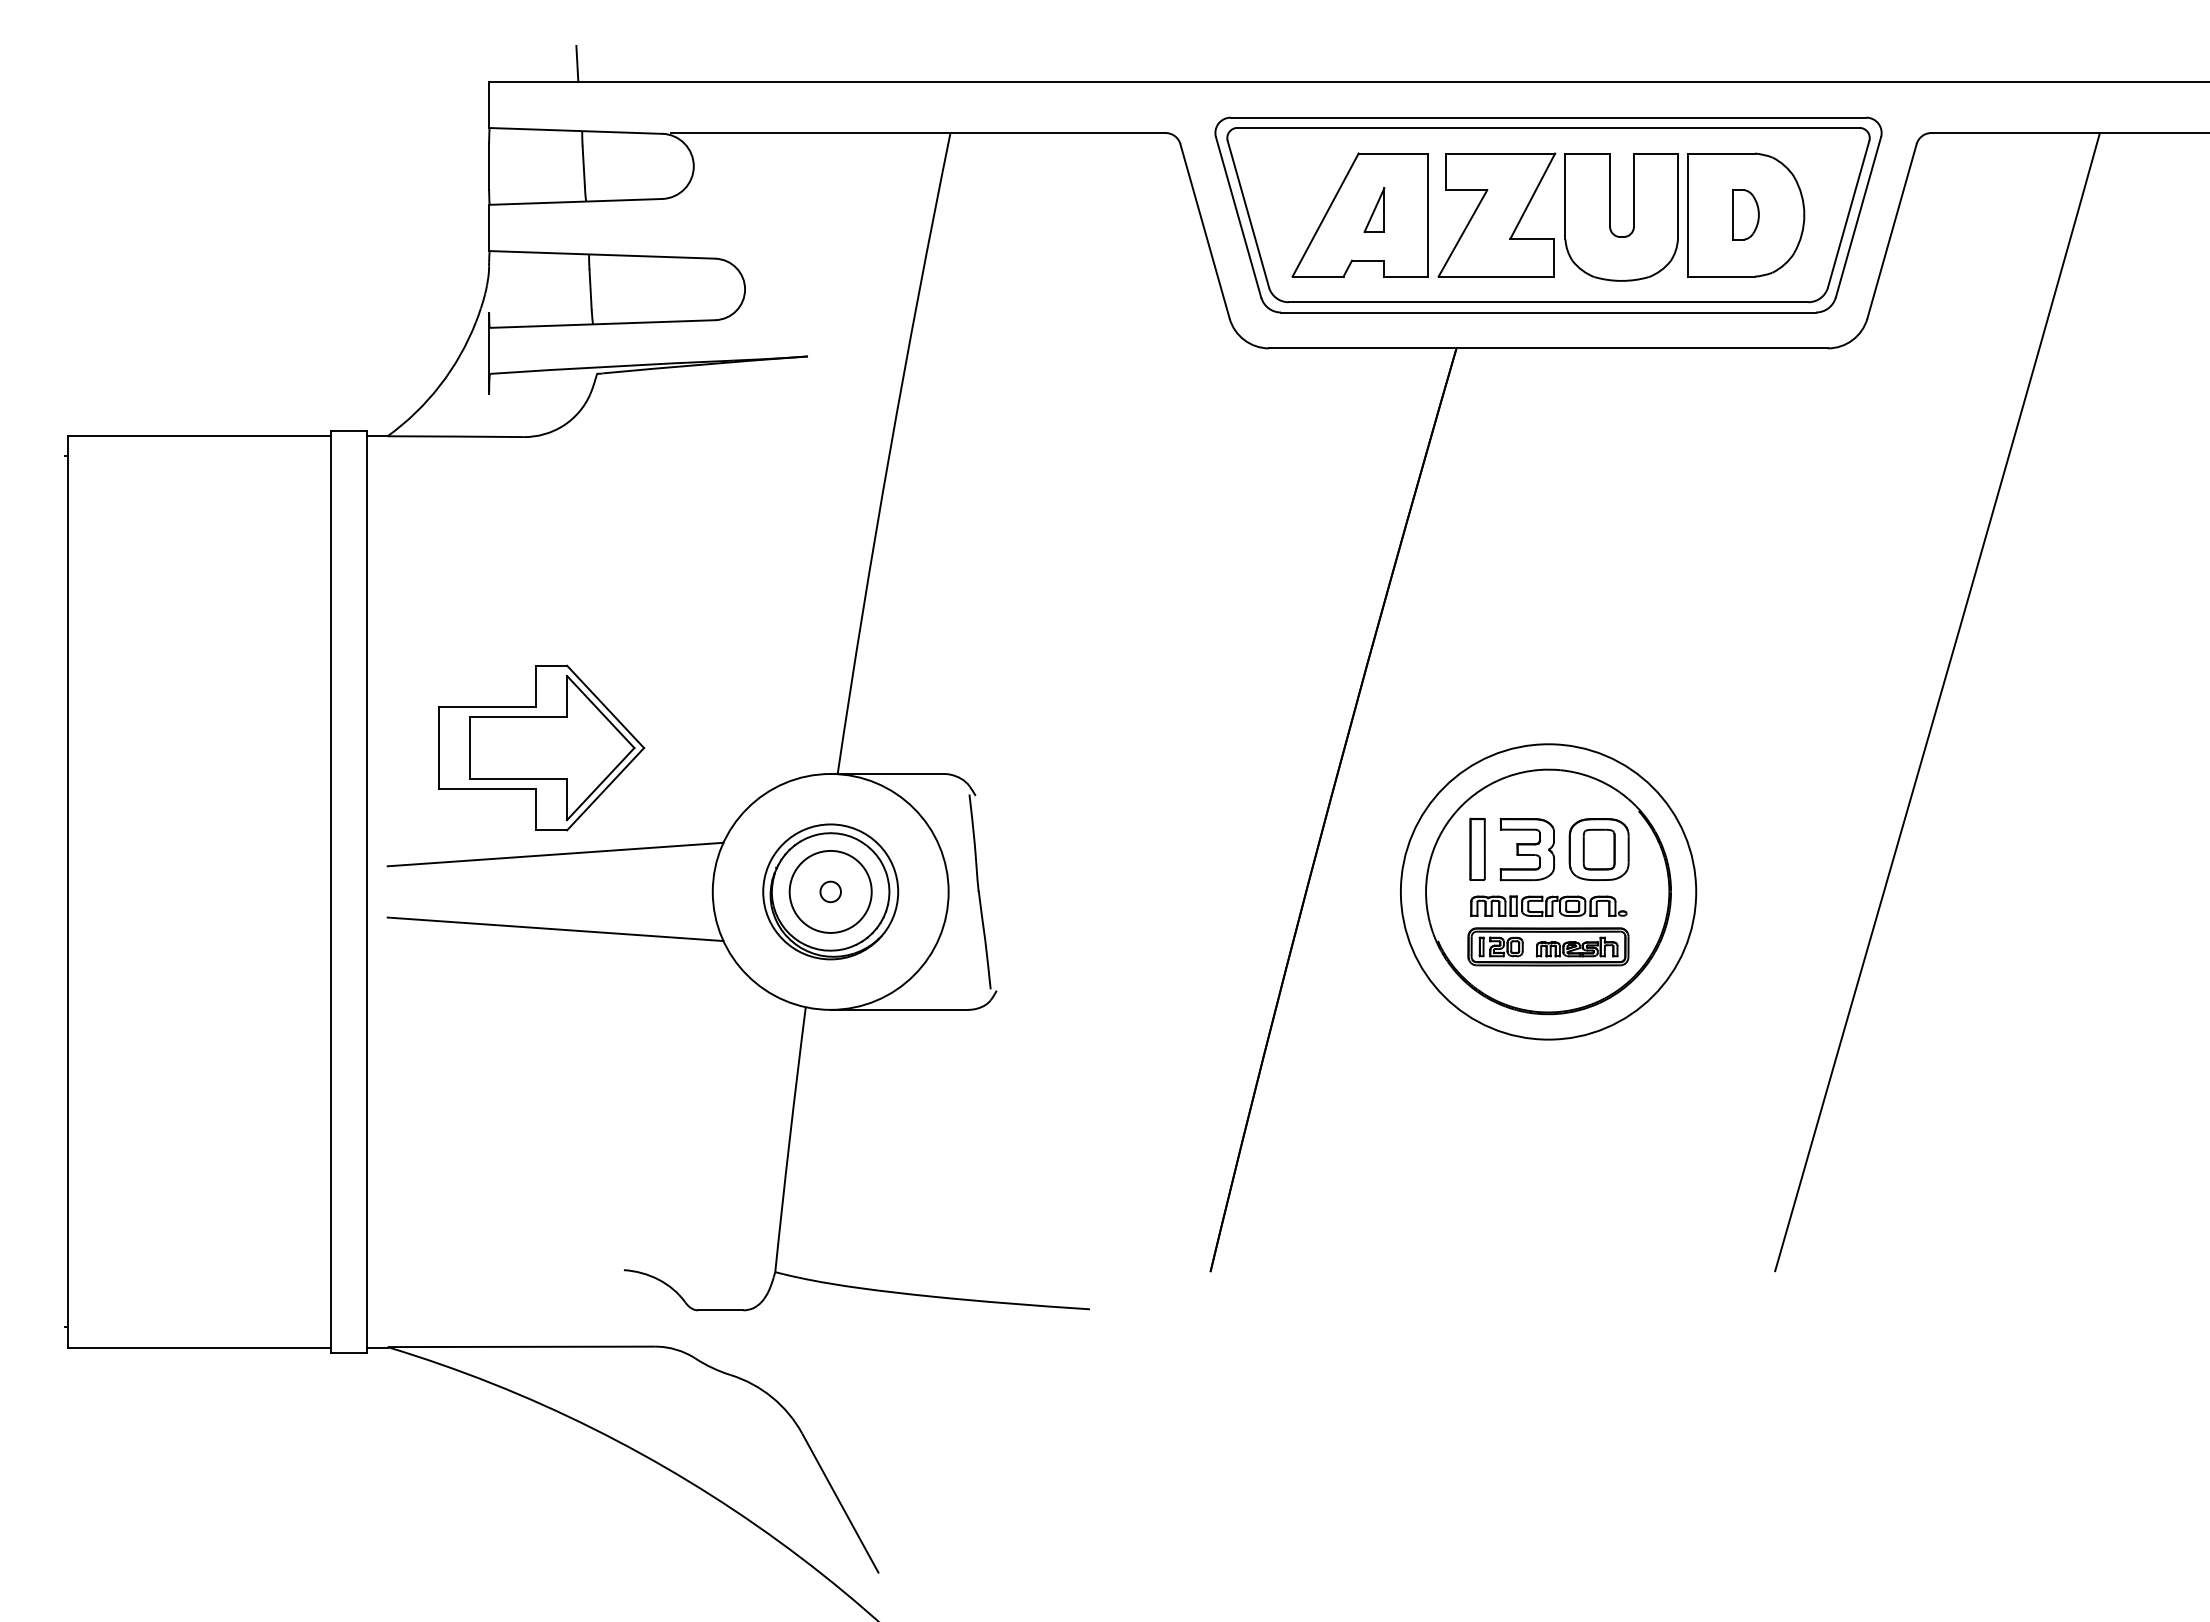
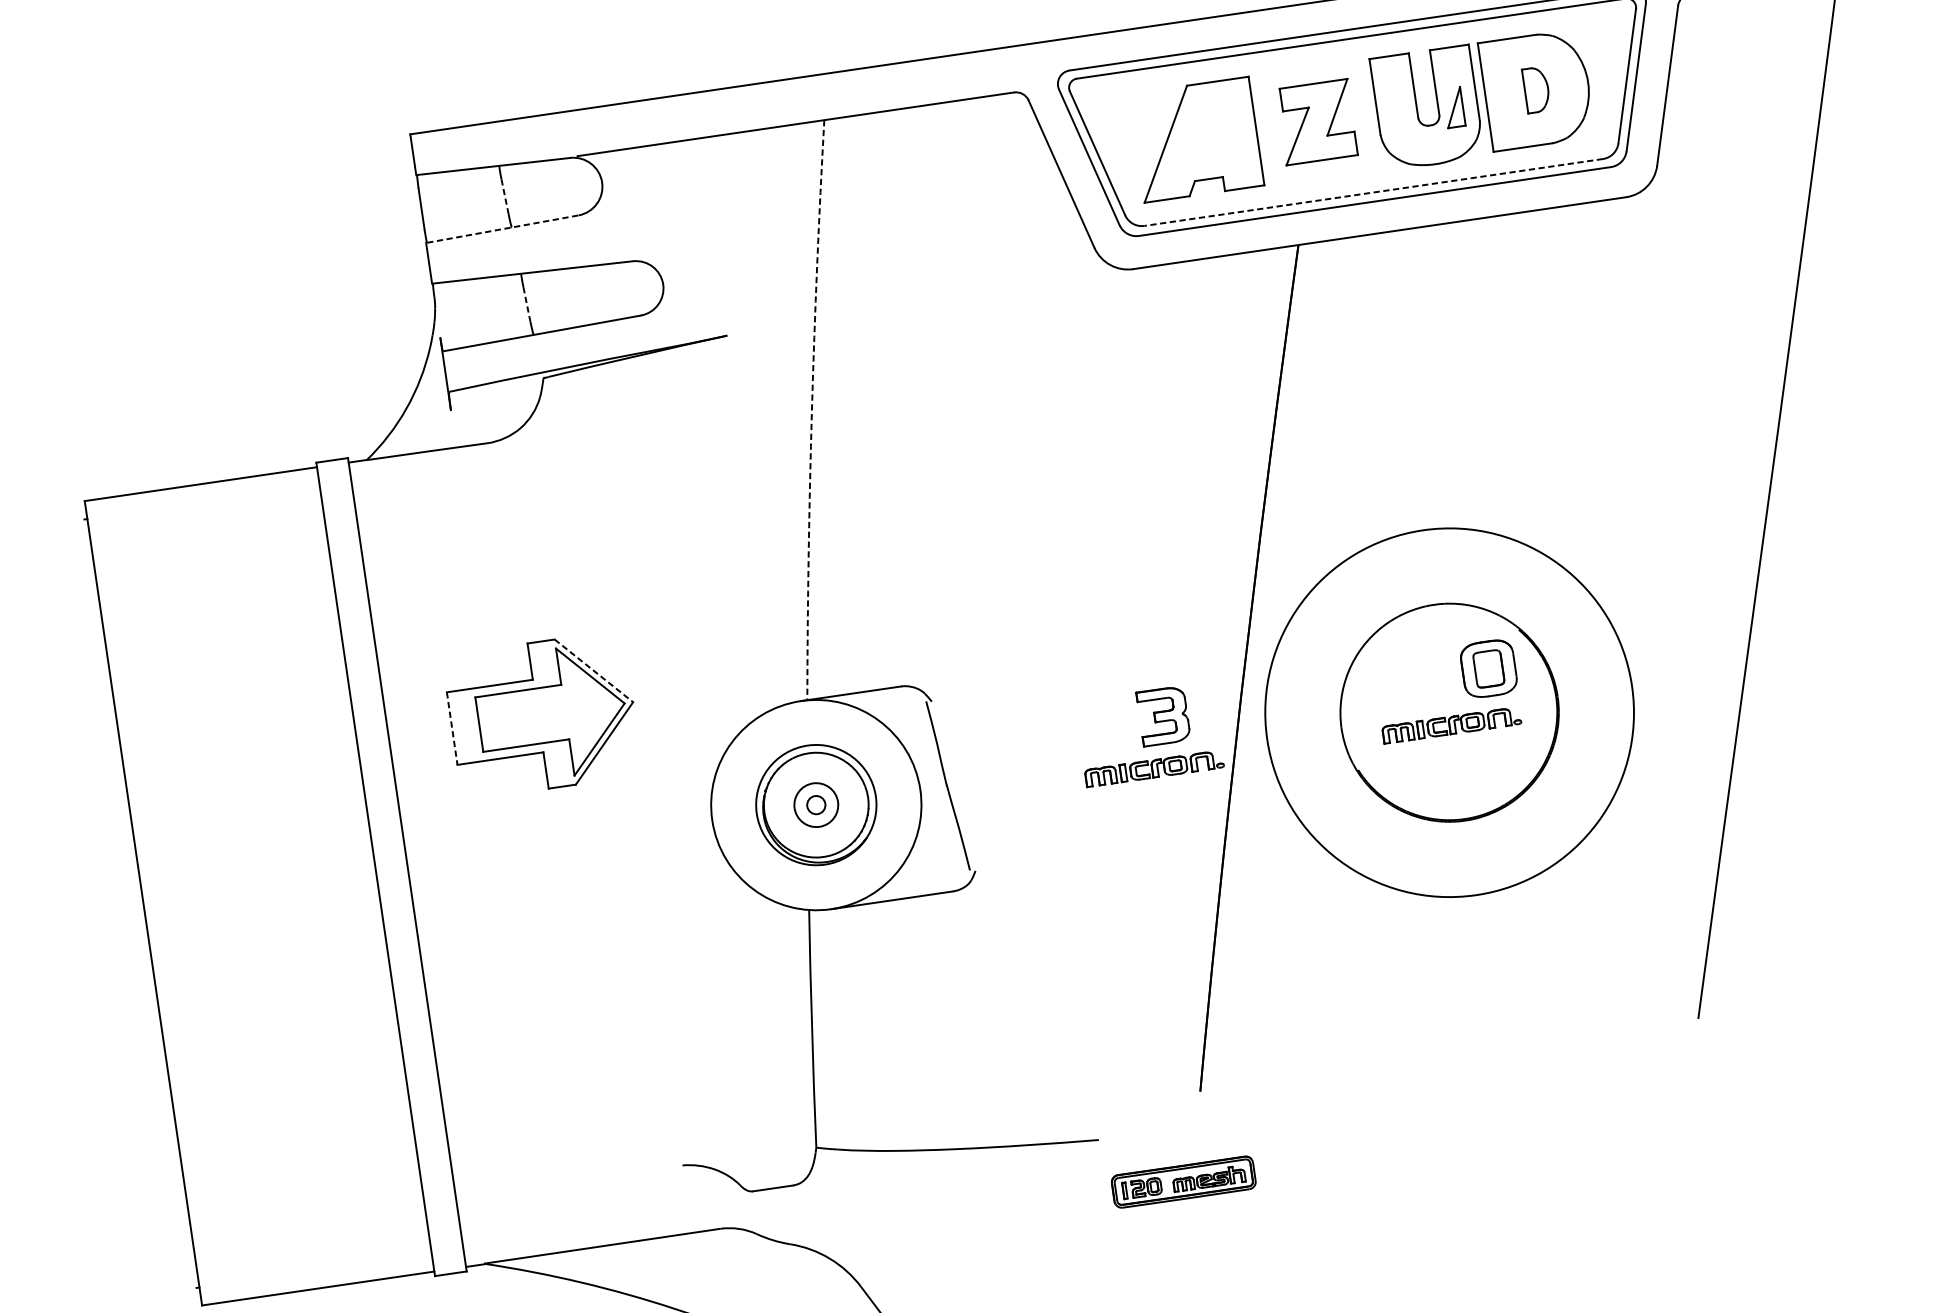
line: (577, 63) -> (486, 106), removed
line: (583, 166) -> (504, 196), solid -> dashed
line: (576, 201) -> (503, 228), solid -> dashed
part: (1374, 209) -> (1454, 107), moved
part: (1496, 214) -> (1316, 121), size x0.7
line: (590, 289) -> (526, 304), solid -> dashed
line: (1548, 302) -> (1373, 192), solid -> dashed
arc: (889, 452) -> (811, 409), solid -> dashed
line: (605, 707) -> (593, 671), solid -> dashed
line: (438, 748) -> (451, 729), solid -> dashed
part: (1477, 848) -> (1381, 683), removed
part: (1526, 849) -> (1162, 716), moved
line: (555, 854) -> (568, 807), removed
circle: (830, 891) -> (816, 804), size x0.6
circle: (1548, 891) -> (1449, 712), size x1.4
part: (1211, 905) -> (1154, 768), added
line: (555, 929) -> (578, 873), removed
part: (1548, 946) -> (1183, 1181), moved

